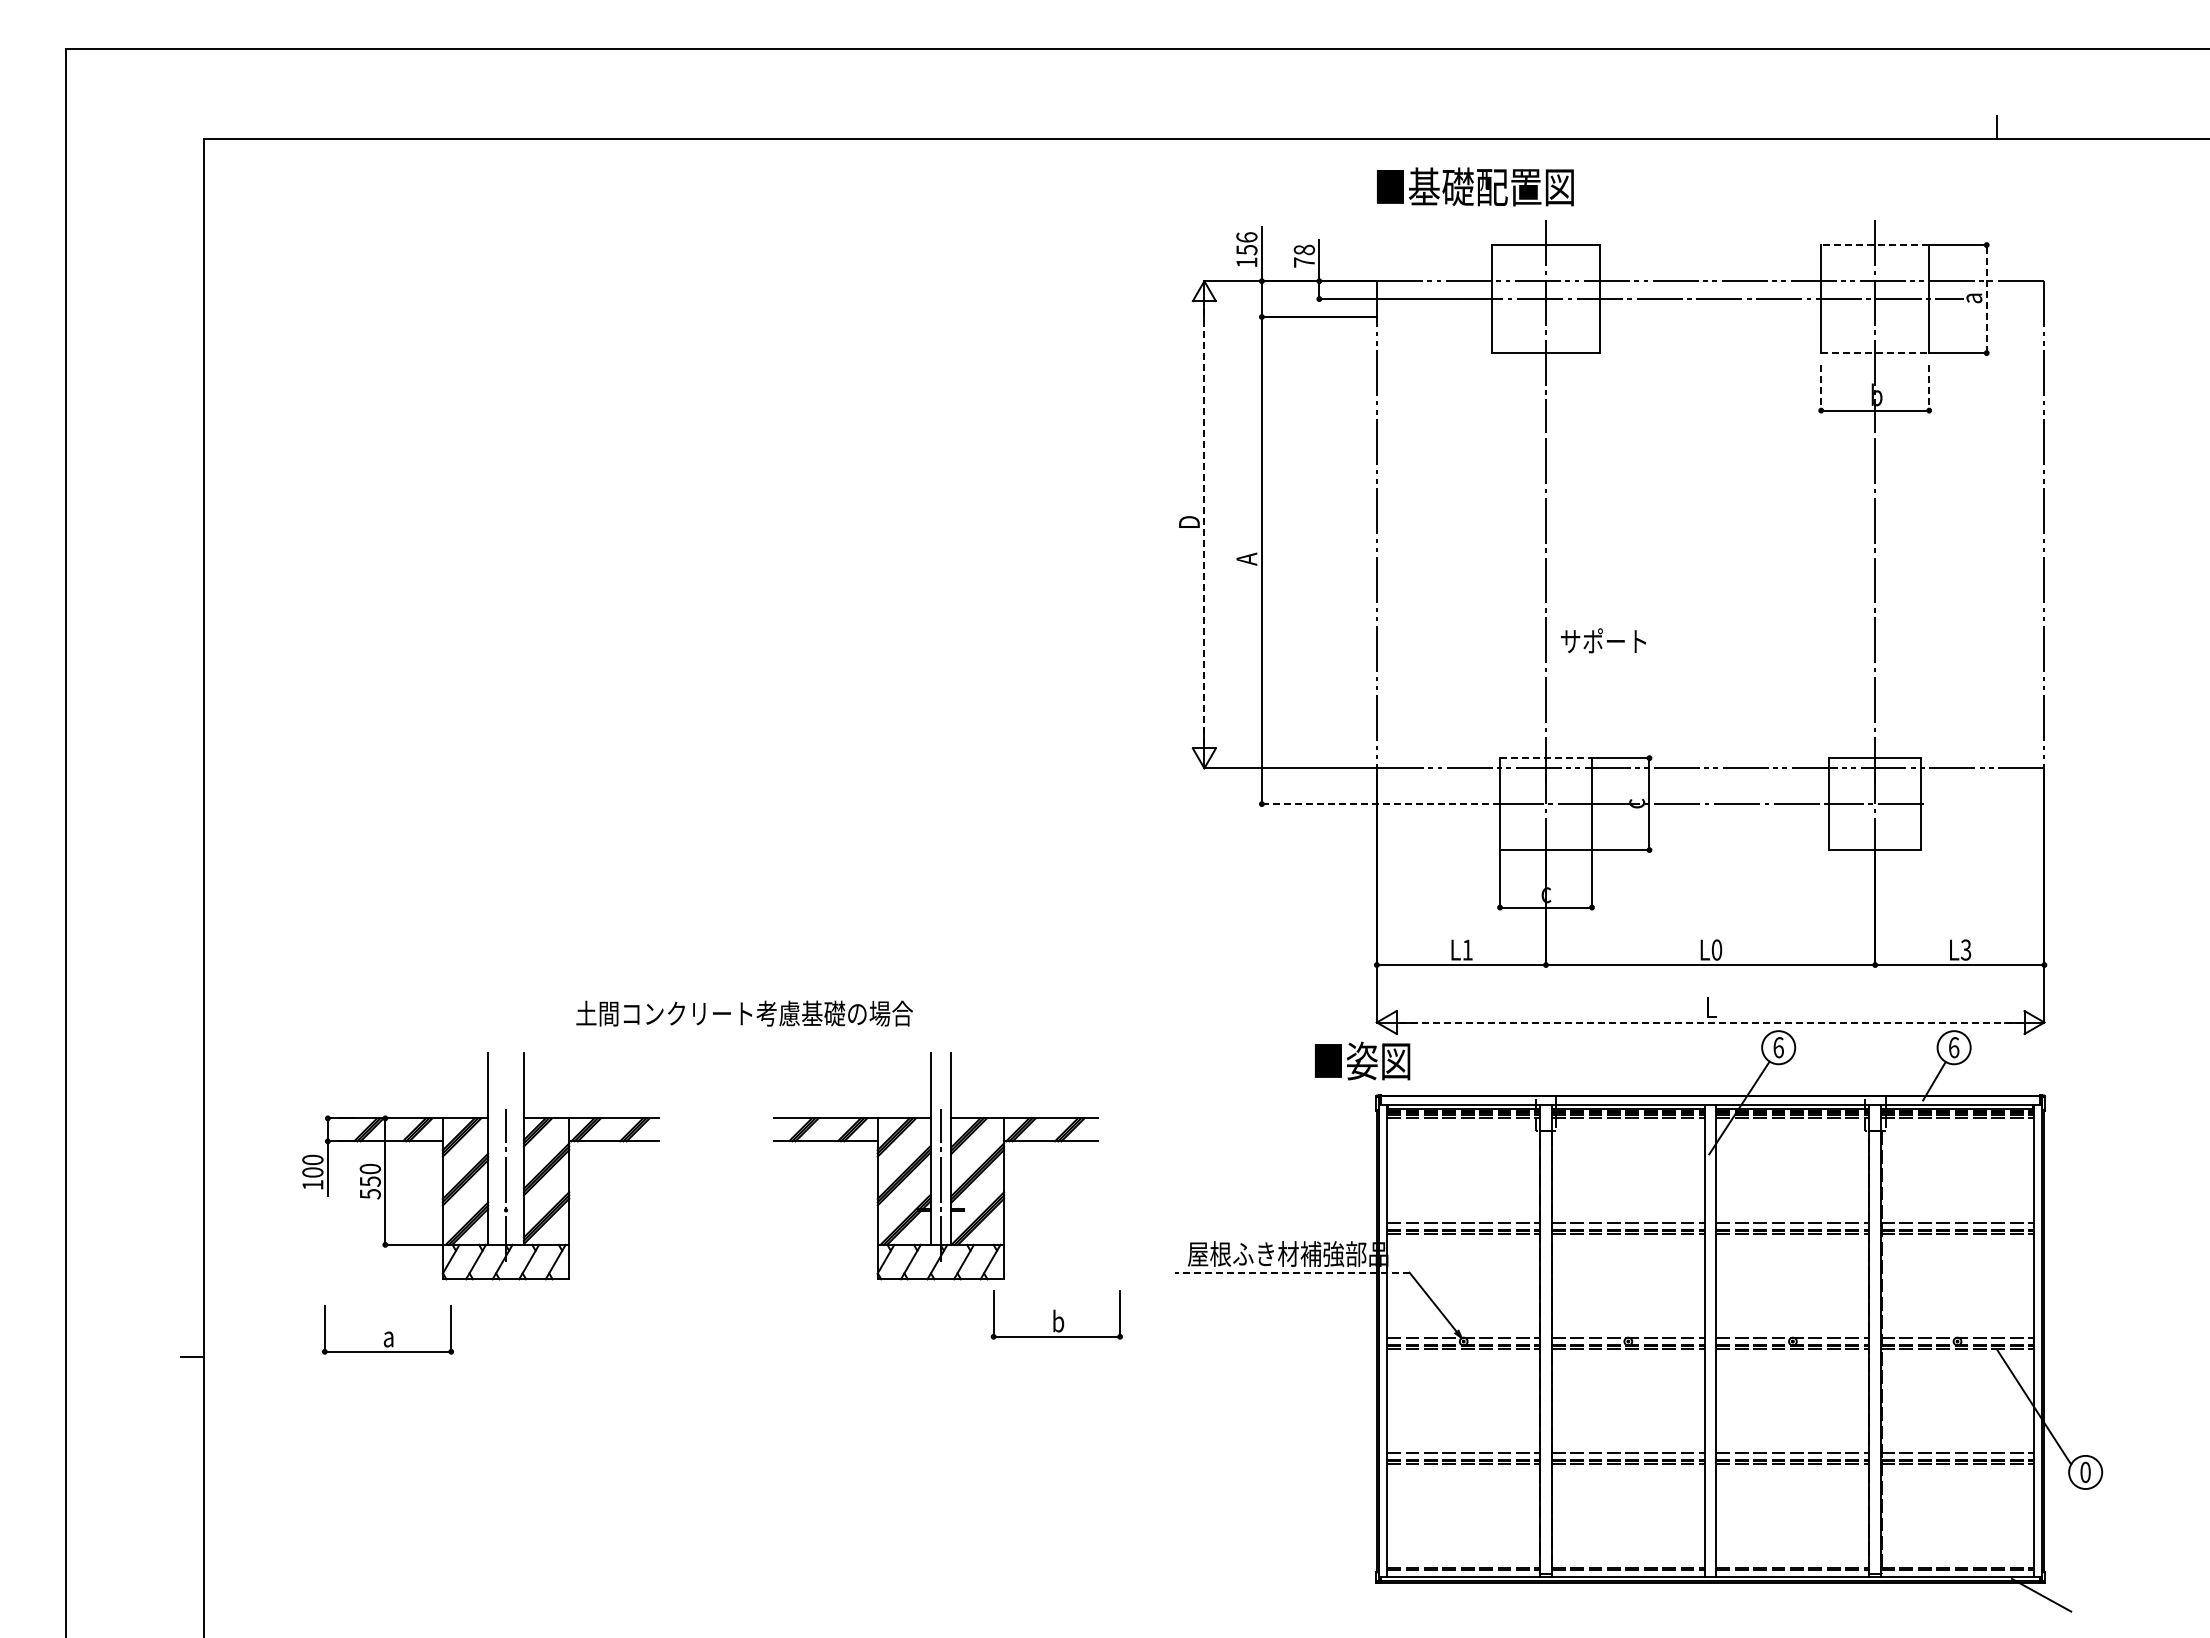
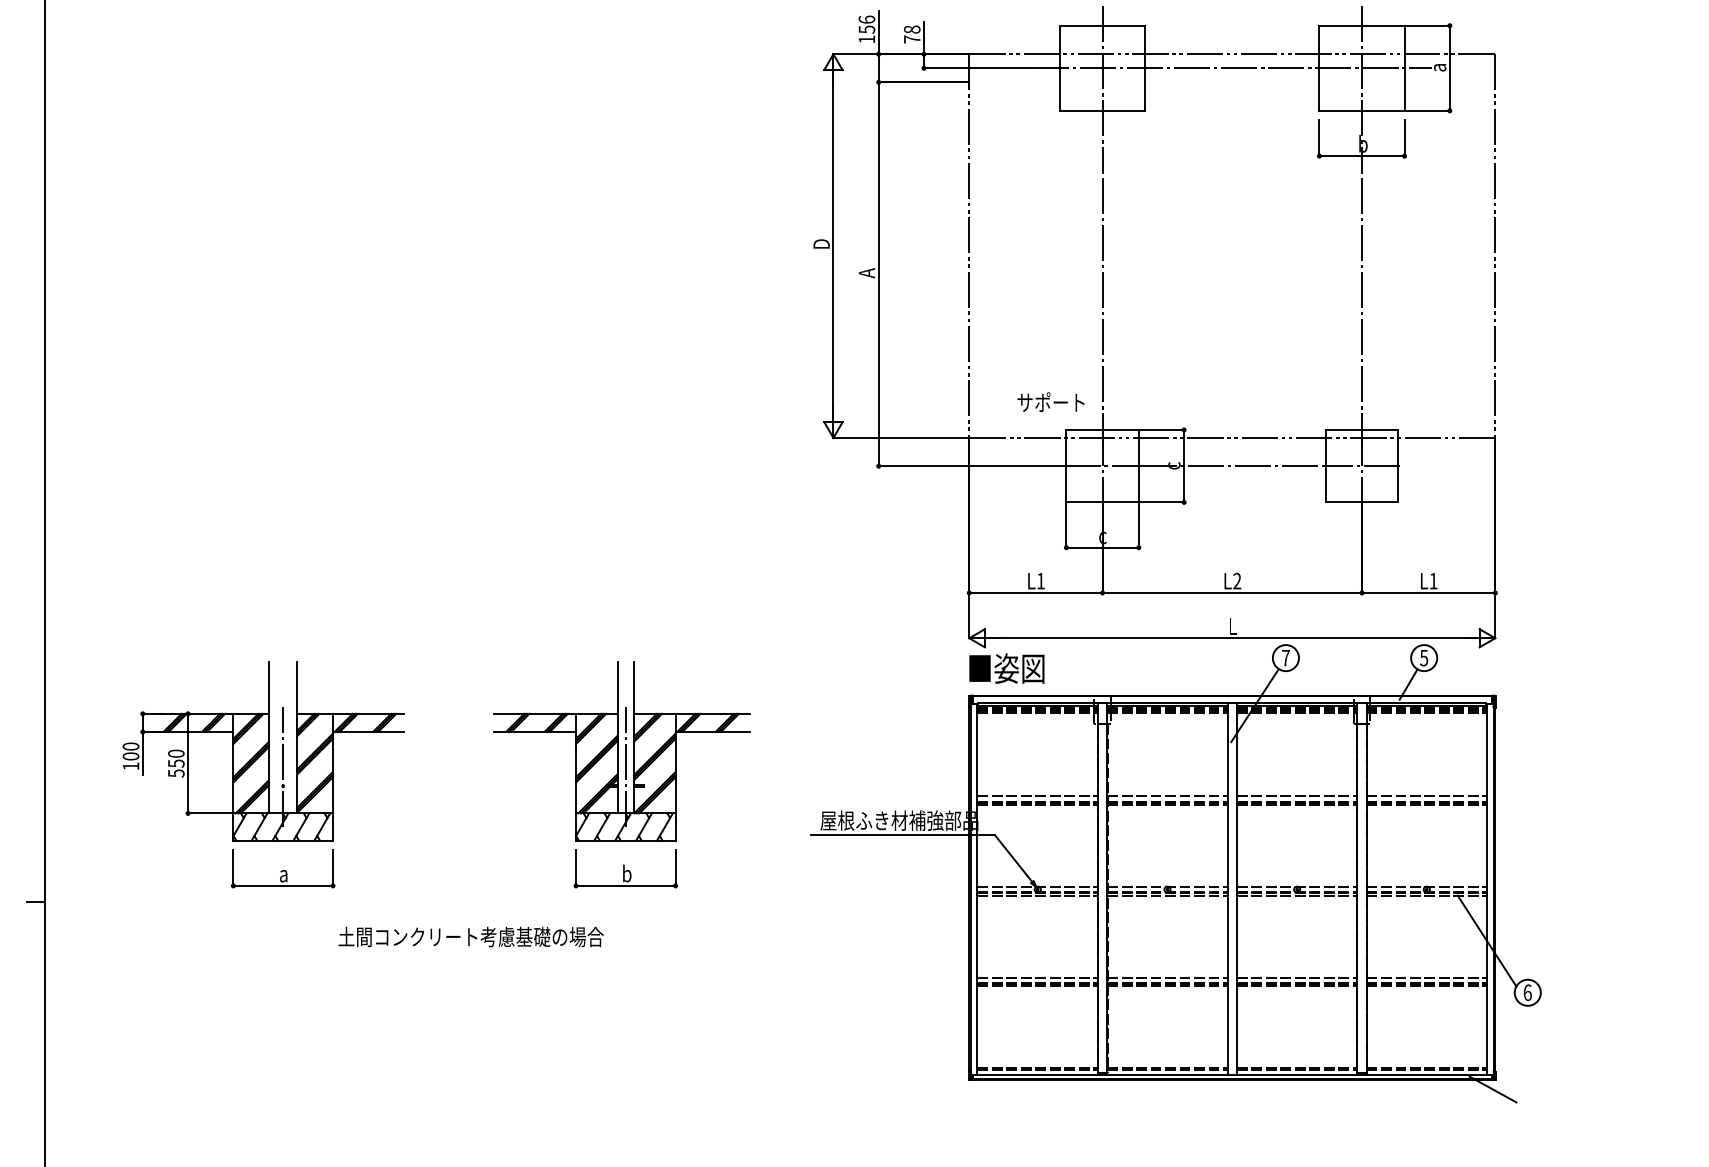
line: (1874, 245) -> (1361, 26), dashed -> solid
line: (1986, 298) -> (1449, 67), dashed -> solid
line: (1875, 353) -> (1362, 111), dashed -> solid
line: (1821, 388) -> (1319, 138), dashed -> solid
line: (1929, 388) -> (1404, 138), dashed -> solid
line: (1204, 524) -> (833, 245), dashed -> solid
text: (1603, 640) -> (1050, 401), moved
line: (1546, 758) -> (1102, 430), dashed -> solid
line: (1380, 804) -> (972, 466), dashed -> solid
text: (1716, 949) -> (1236, 580), L0 -> L2
text: (1965, 949) -> (1433, 580), L3 -> L1
text: (744, 1013) -> (471, 936), moved
line: (1710, 1022) -> (1232, 638), dashed -> solid
text: (1778, 1047) -> (1285, 657), 6 -> 7
text: (1953, 1047) -> (1423, 657), 6 -> 5
text: (1362, 1060) -> (1006, 668), moved
line: (1291, 1272) -> (902, 835), dashed -> solid
part: (1056, 1314) -> (625, 868), moved
part: (387, 1329) -> (282, 868), moved
text: (2085, 1471) -> (1527, 992), 0 -> 6

